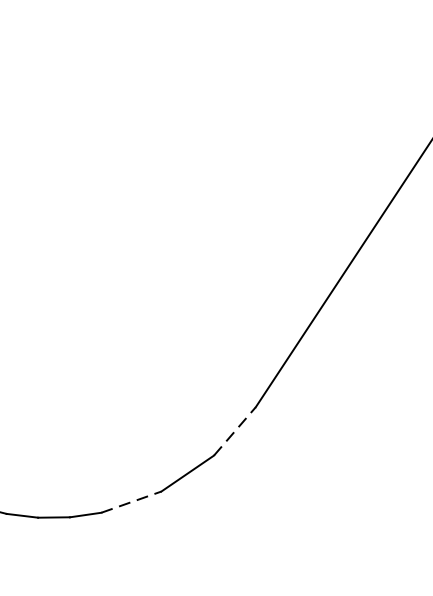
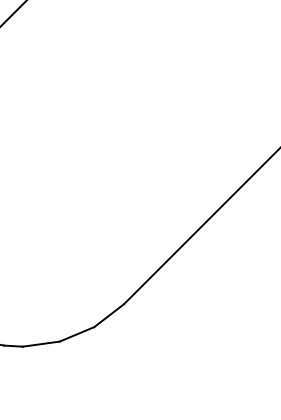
line: (235, 430) -> (109, 315), dashed -> solid
line: (131, 502) -> (41, 344), dashed -> solid

